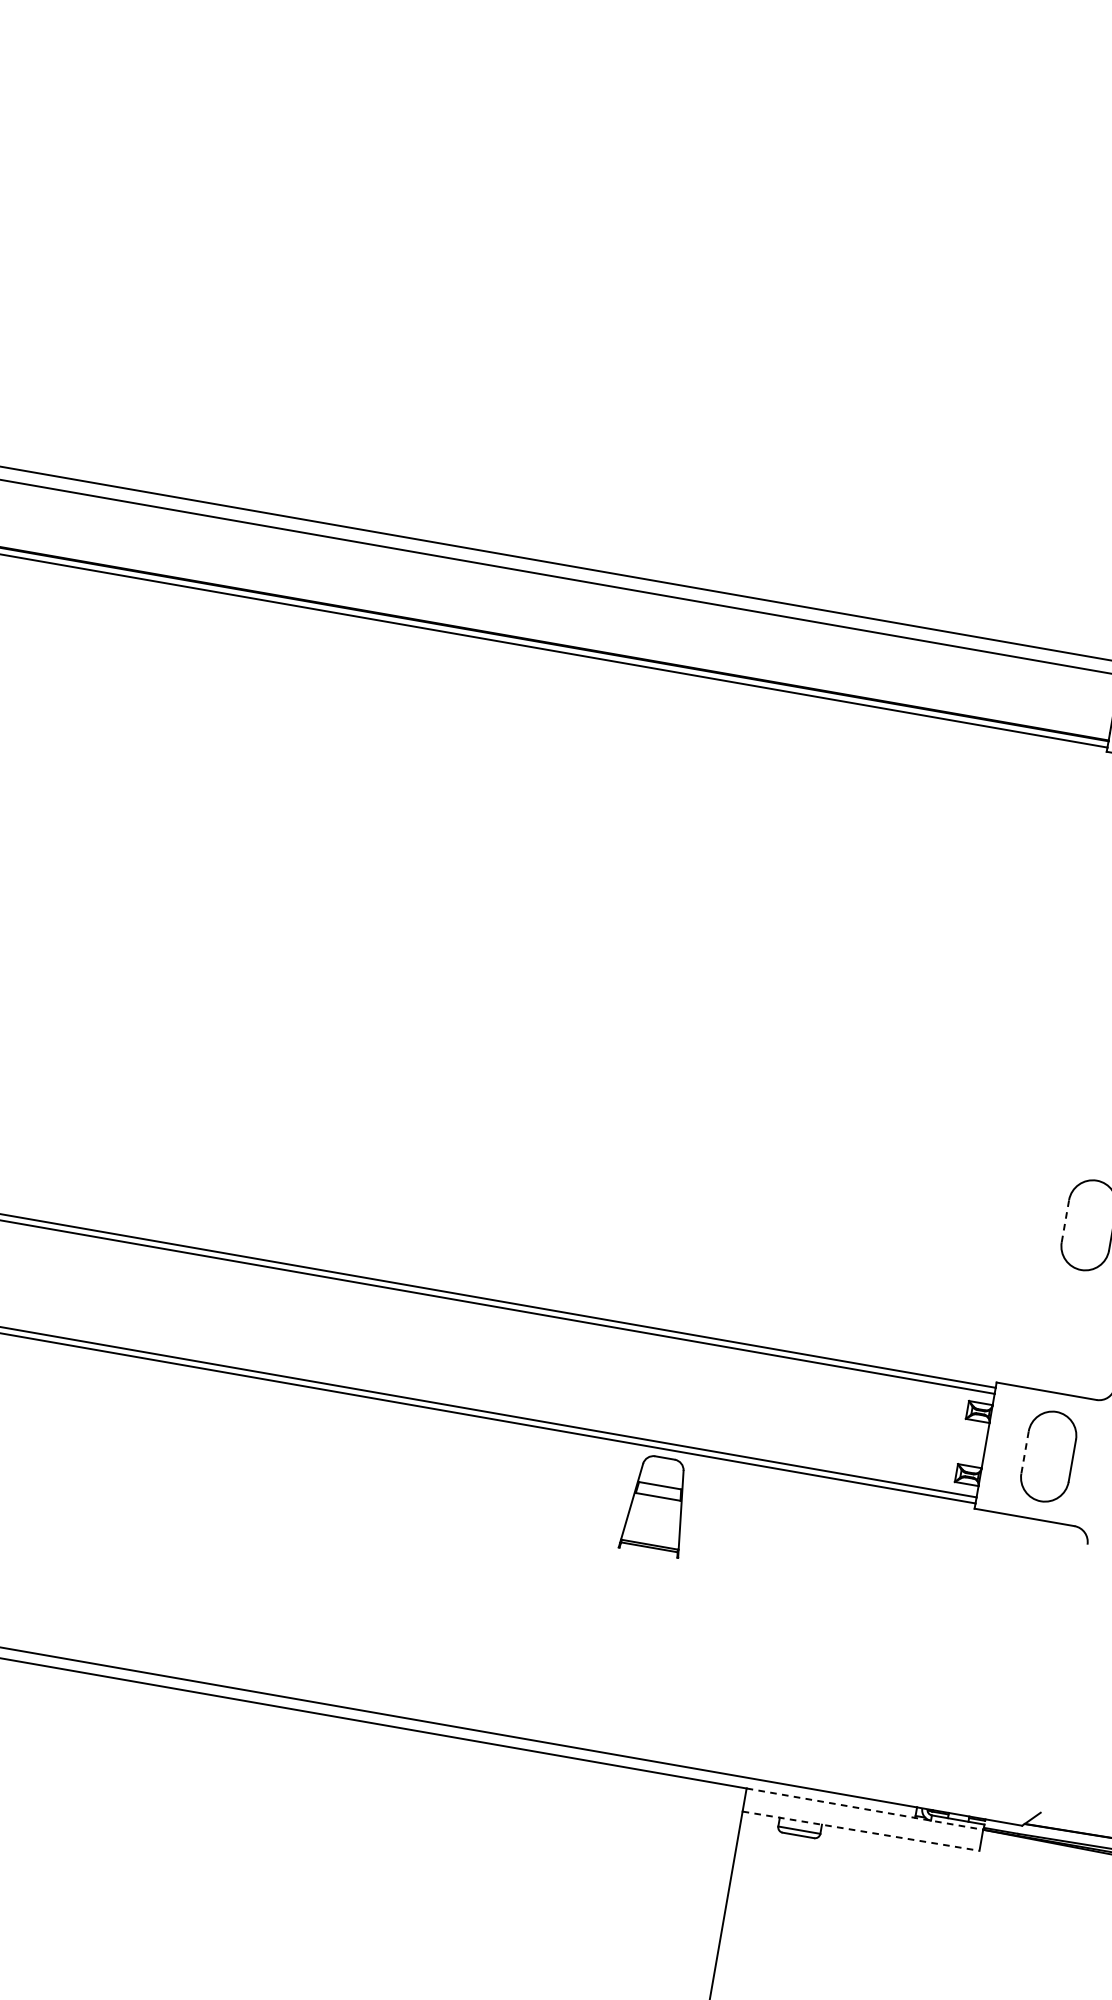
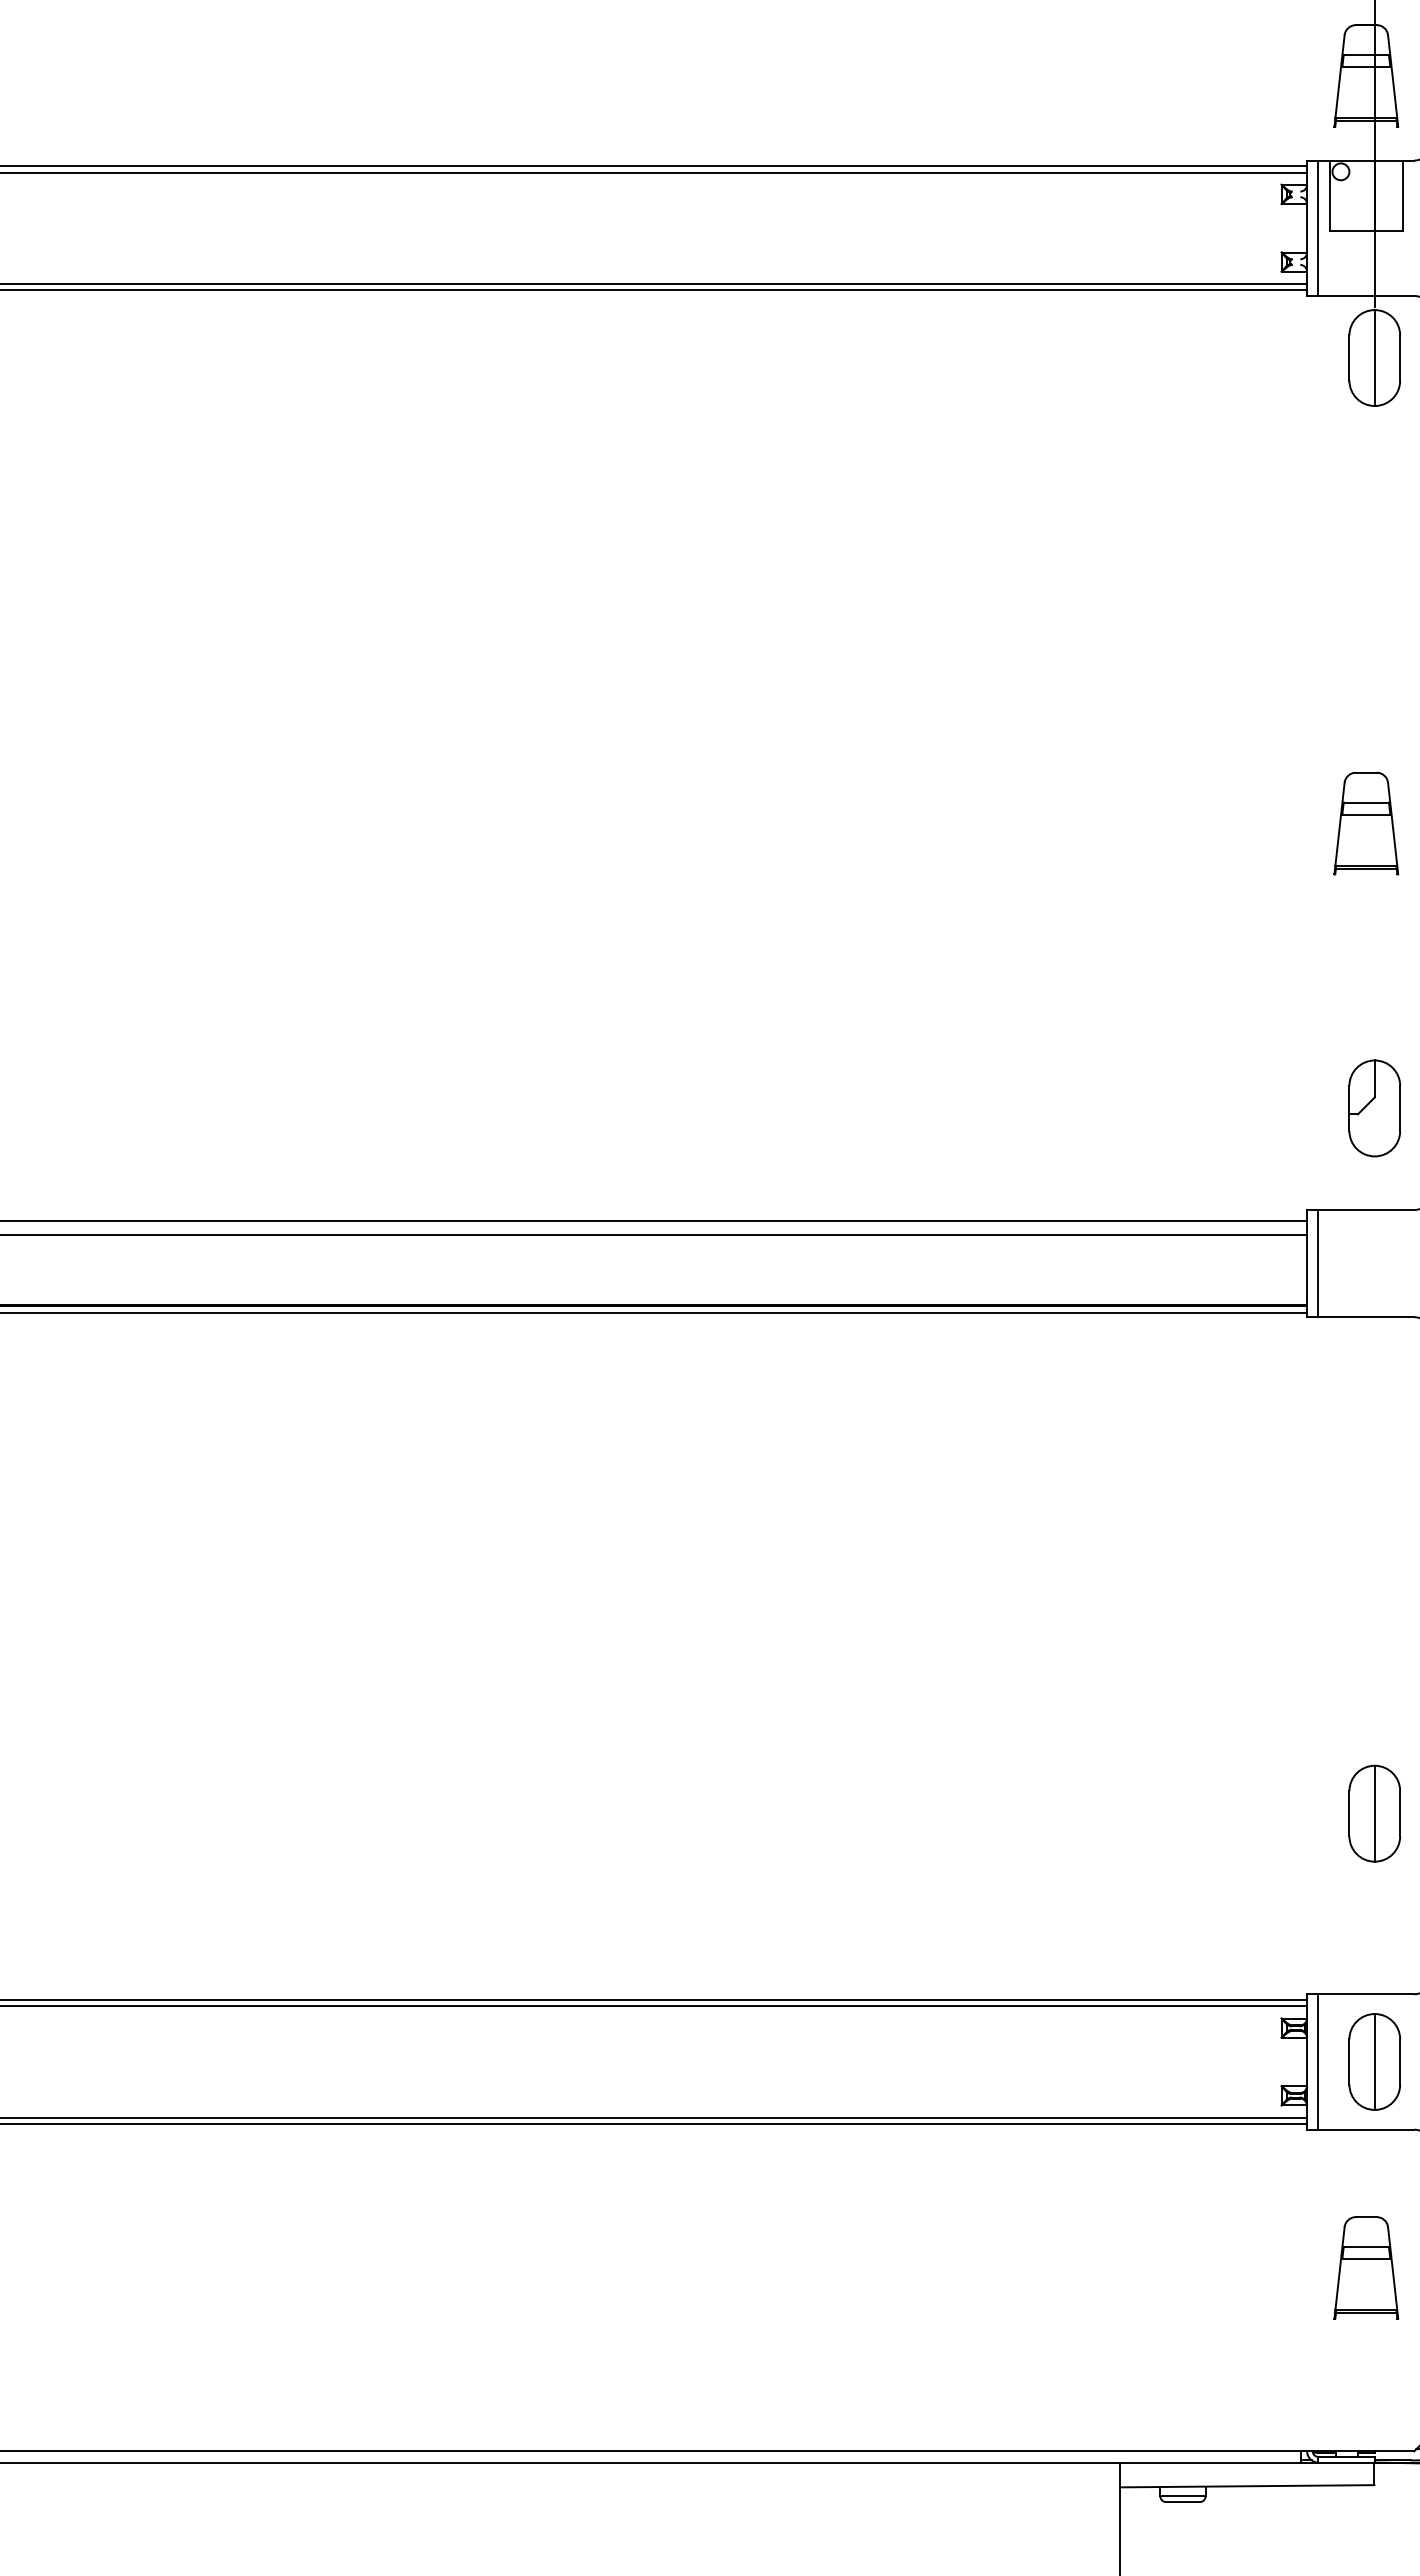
line: (1065, 1221) -> (1349, 1813), dashed -> solid
line: (1088, 1225) -> (1374, 1813), added
line: (996, 1447) -> (1318, 2061), added
line: (1025, 1452) -> (1349, 2061), dashed -> solid
line: (1048, 1456) -> (1374, 2061), added
part: (656, 1504) -> (1366, 2267), moved
line: (864, 1809) -> (1247, 2462), dashed -> solid
line: (861, 1831) -> (1247, 2486), dashed -> solid

